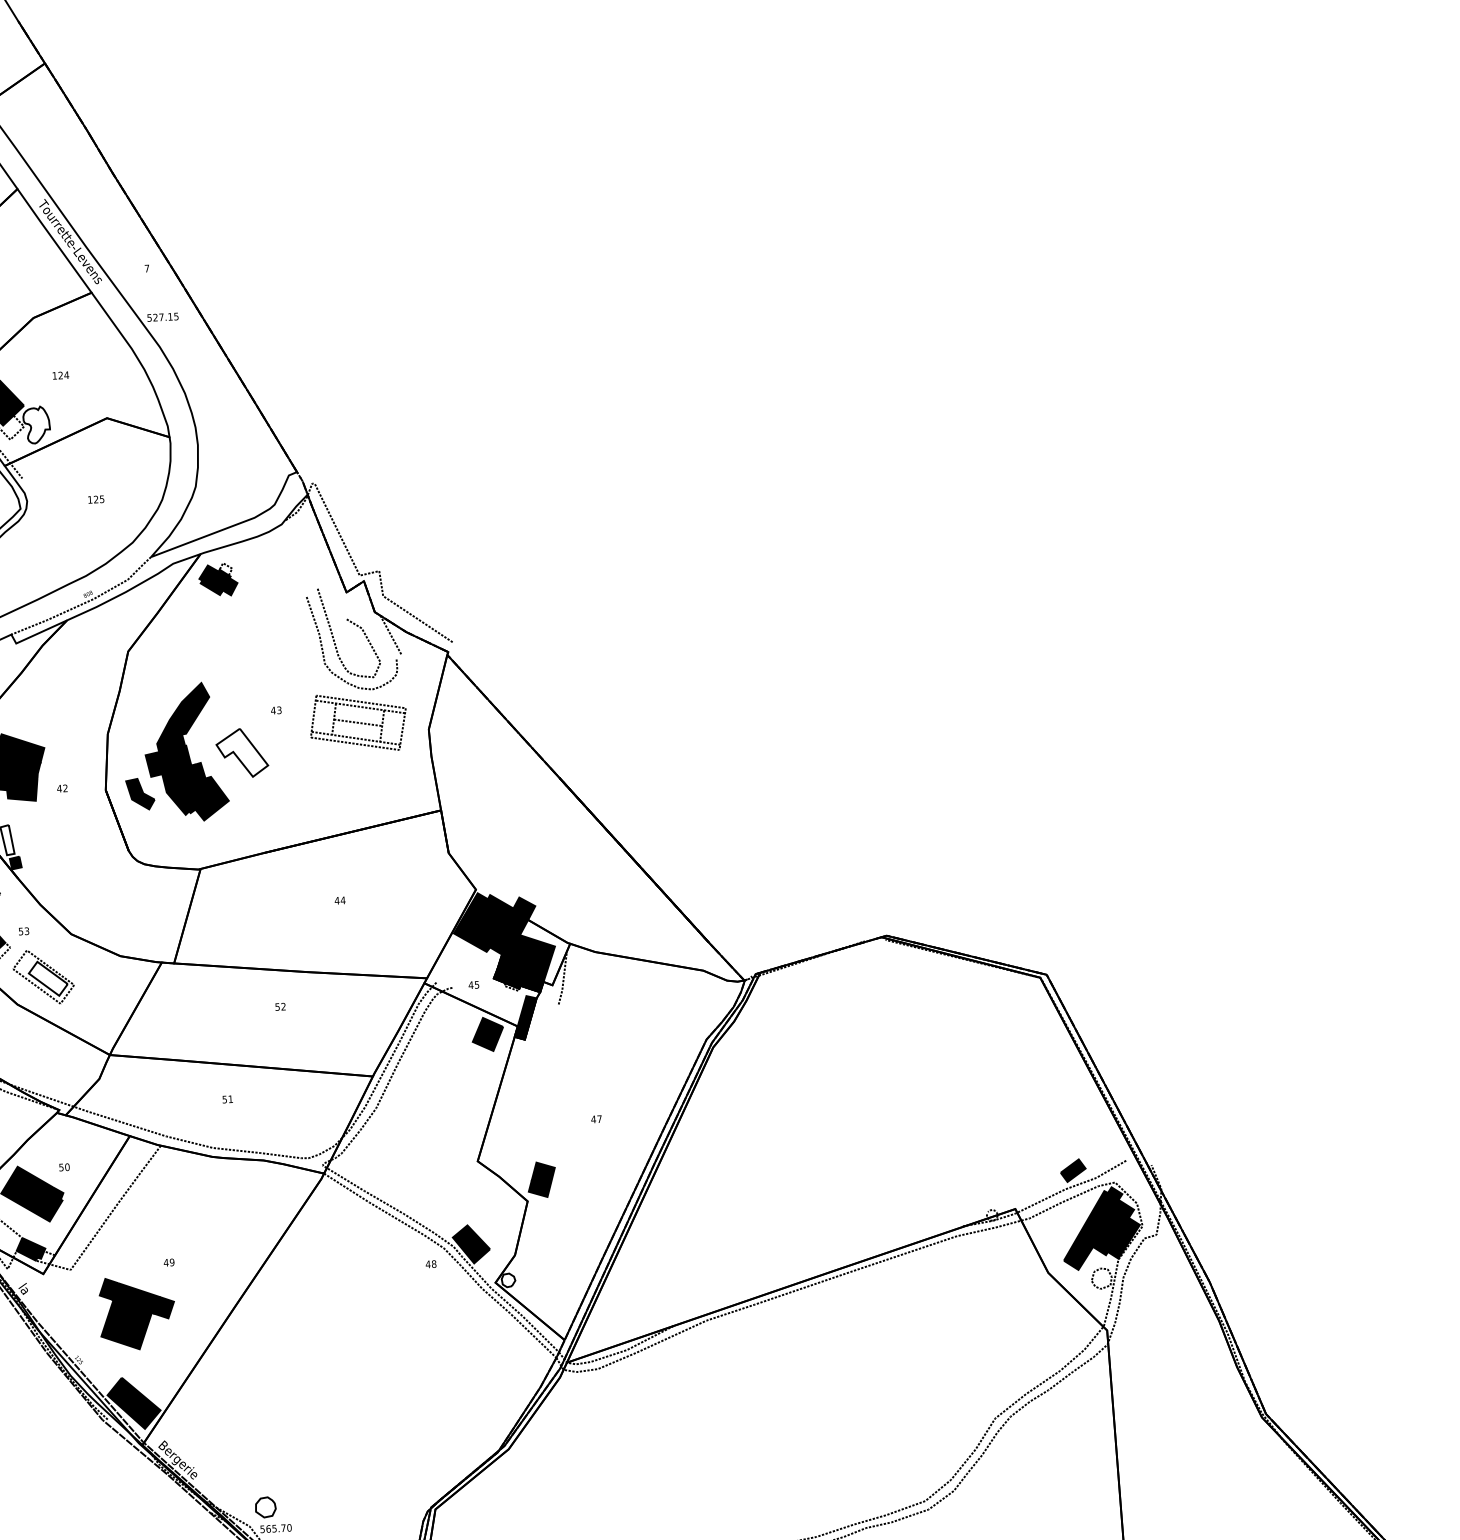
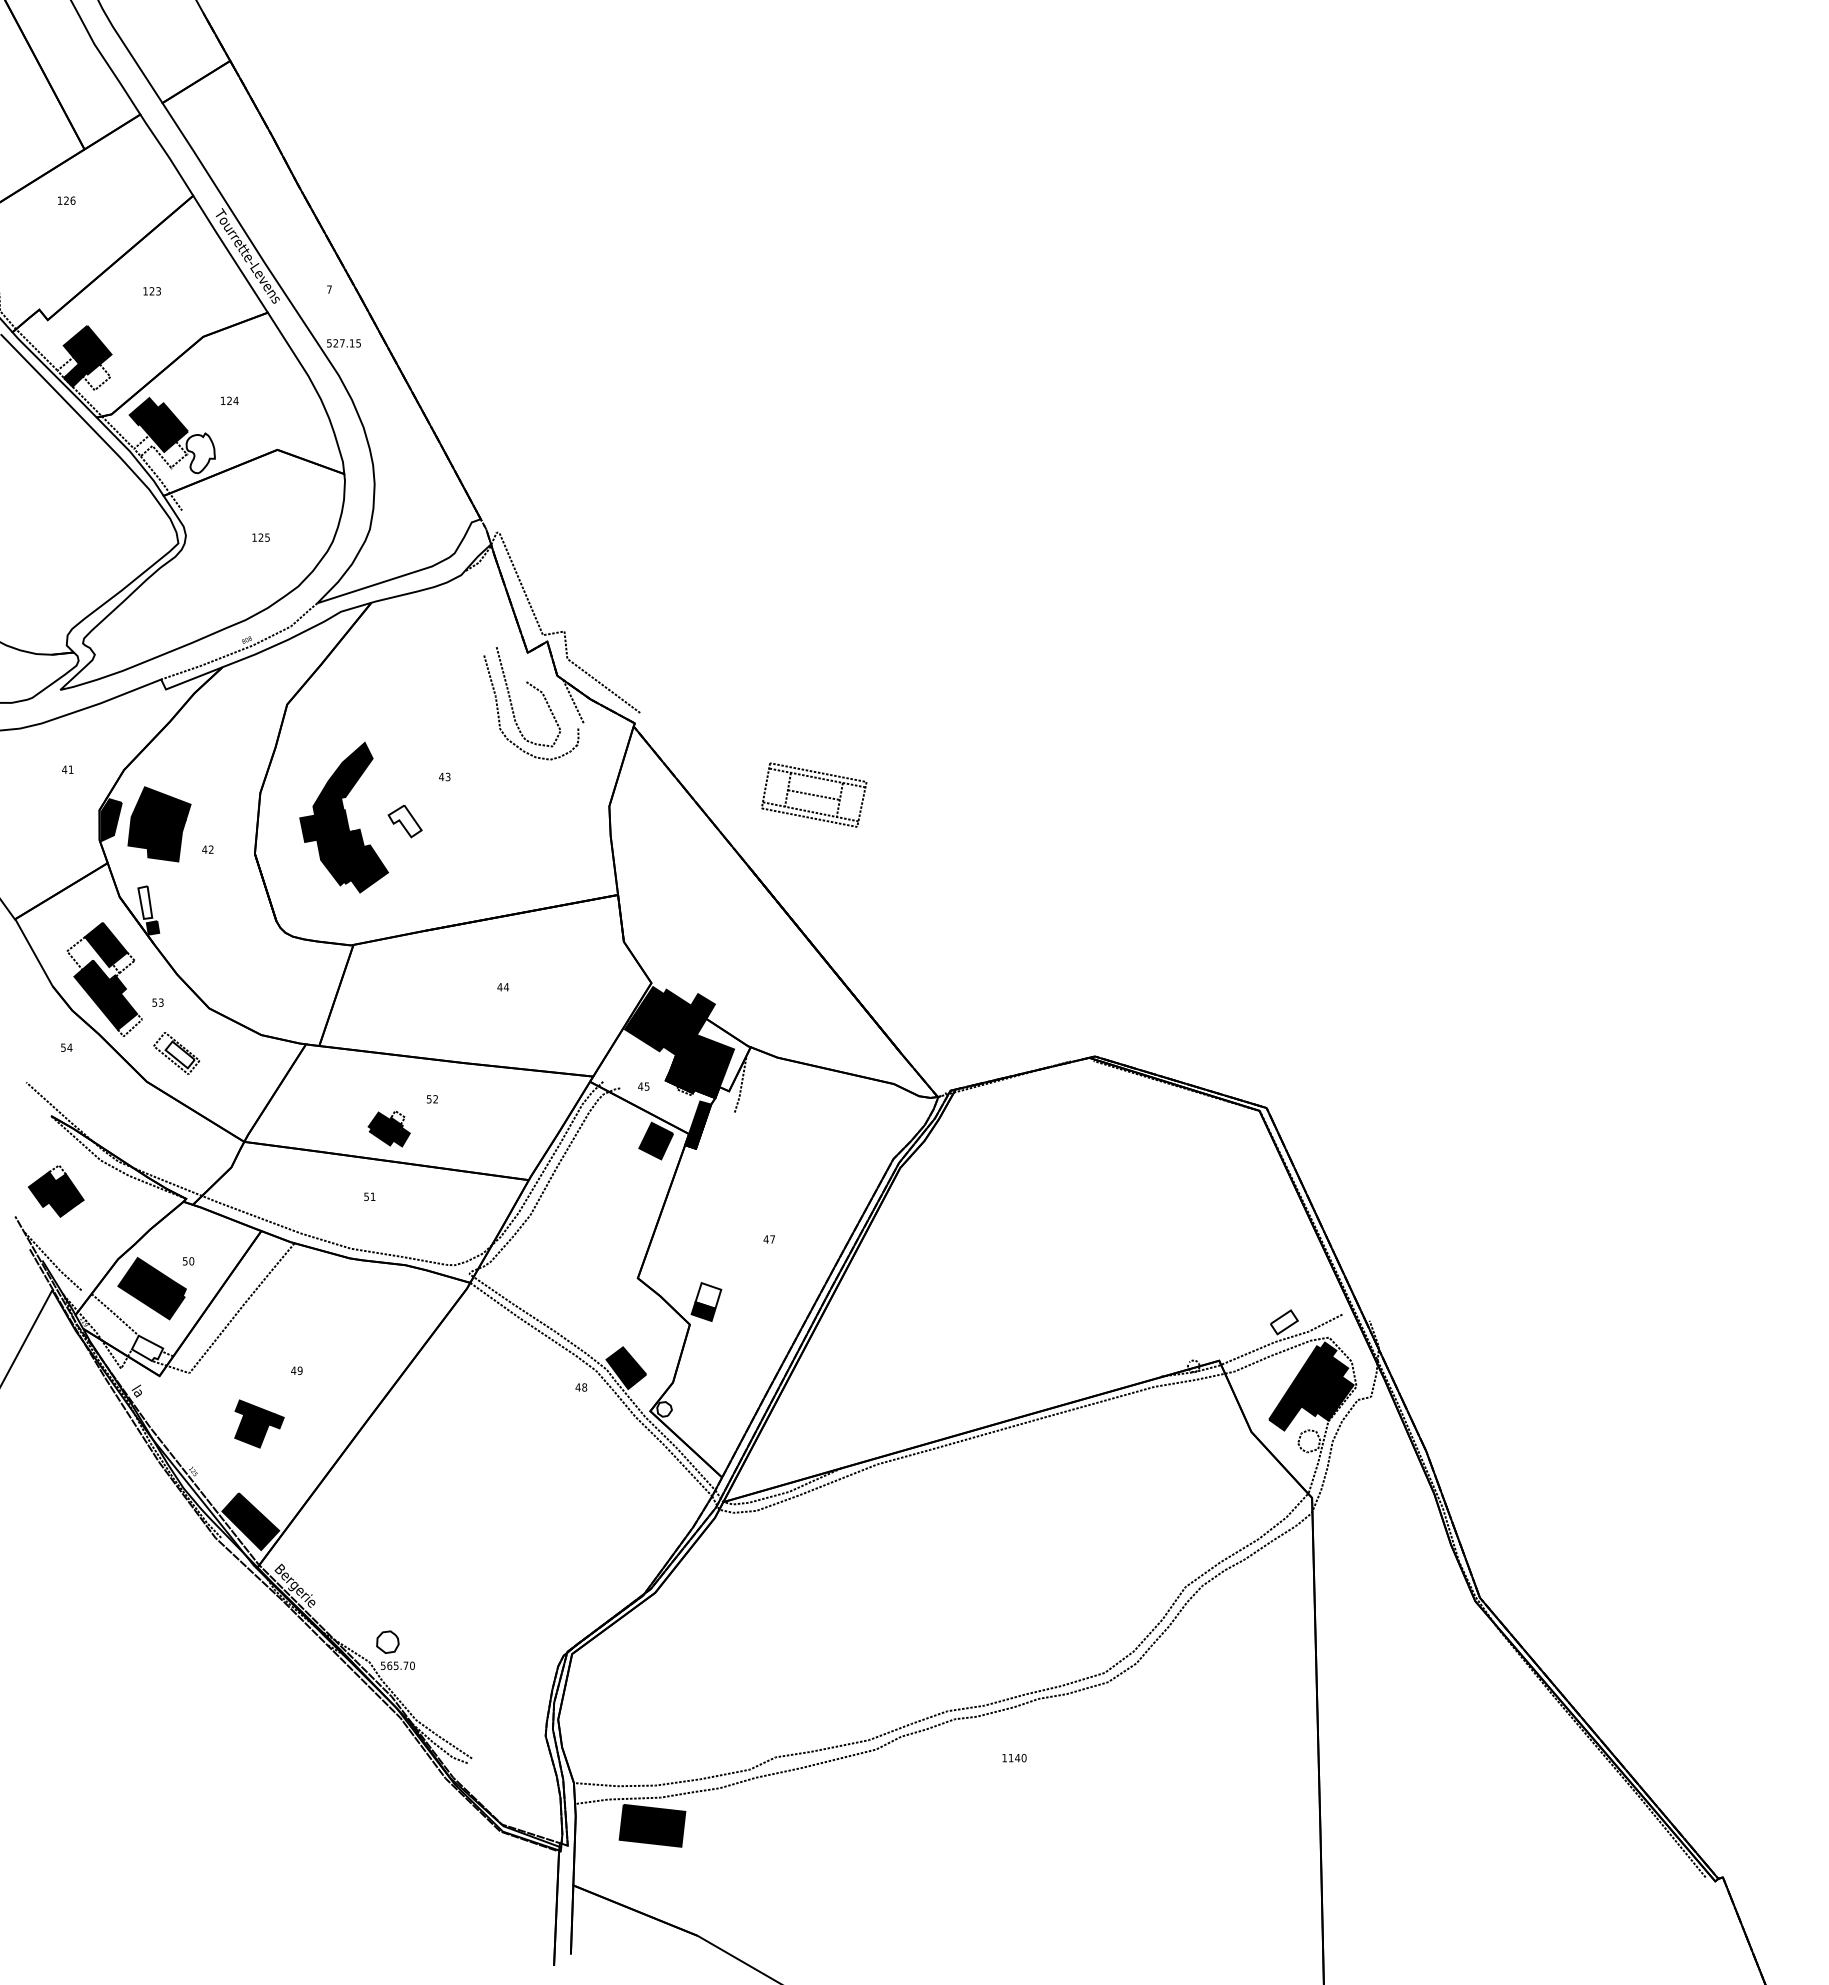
part: (217, 580) -> (388, 1129), moved
part: (358, 722) -> (814, 794), moved
part: (241, 753) -> (404, 821), size x0.6
part: (140, 794) -> (292, 860), removed
part: (43, 977) -> (176, 1053), size x0.7
fill: (1072, 1170) -> (1283, 1322), removed
fill: (543, 1173) -> (708, 1295), removed
fill: (30, 1248) -> (147, 1347), removed
part: (137, 1312) -> (259, 1423), size x0.6

